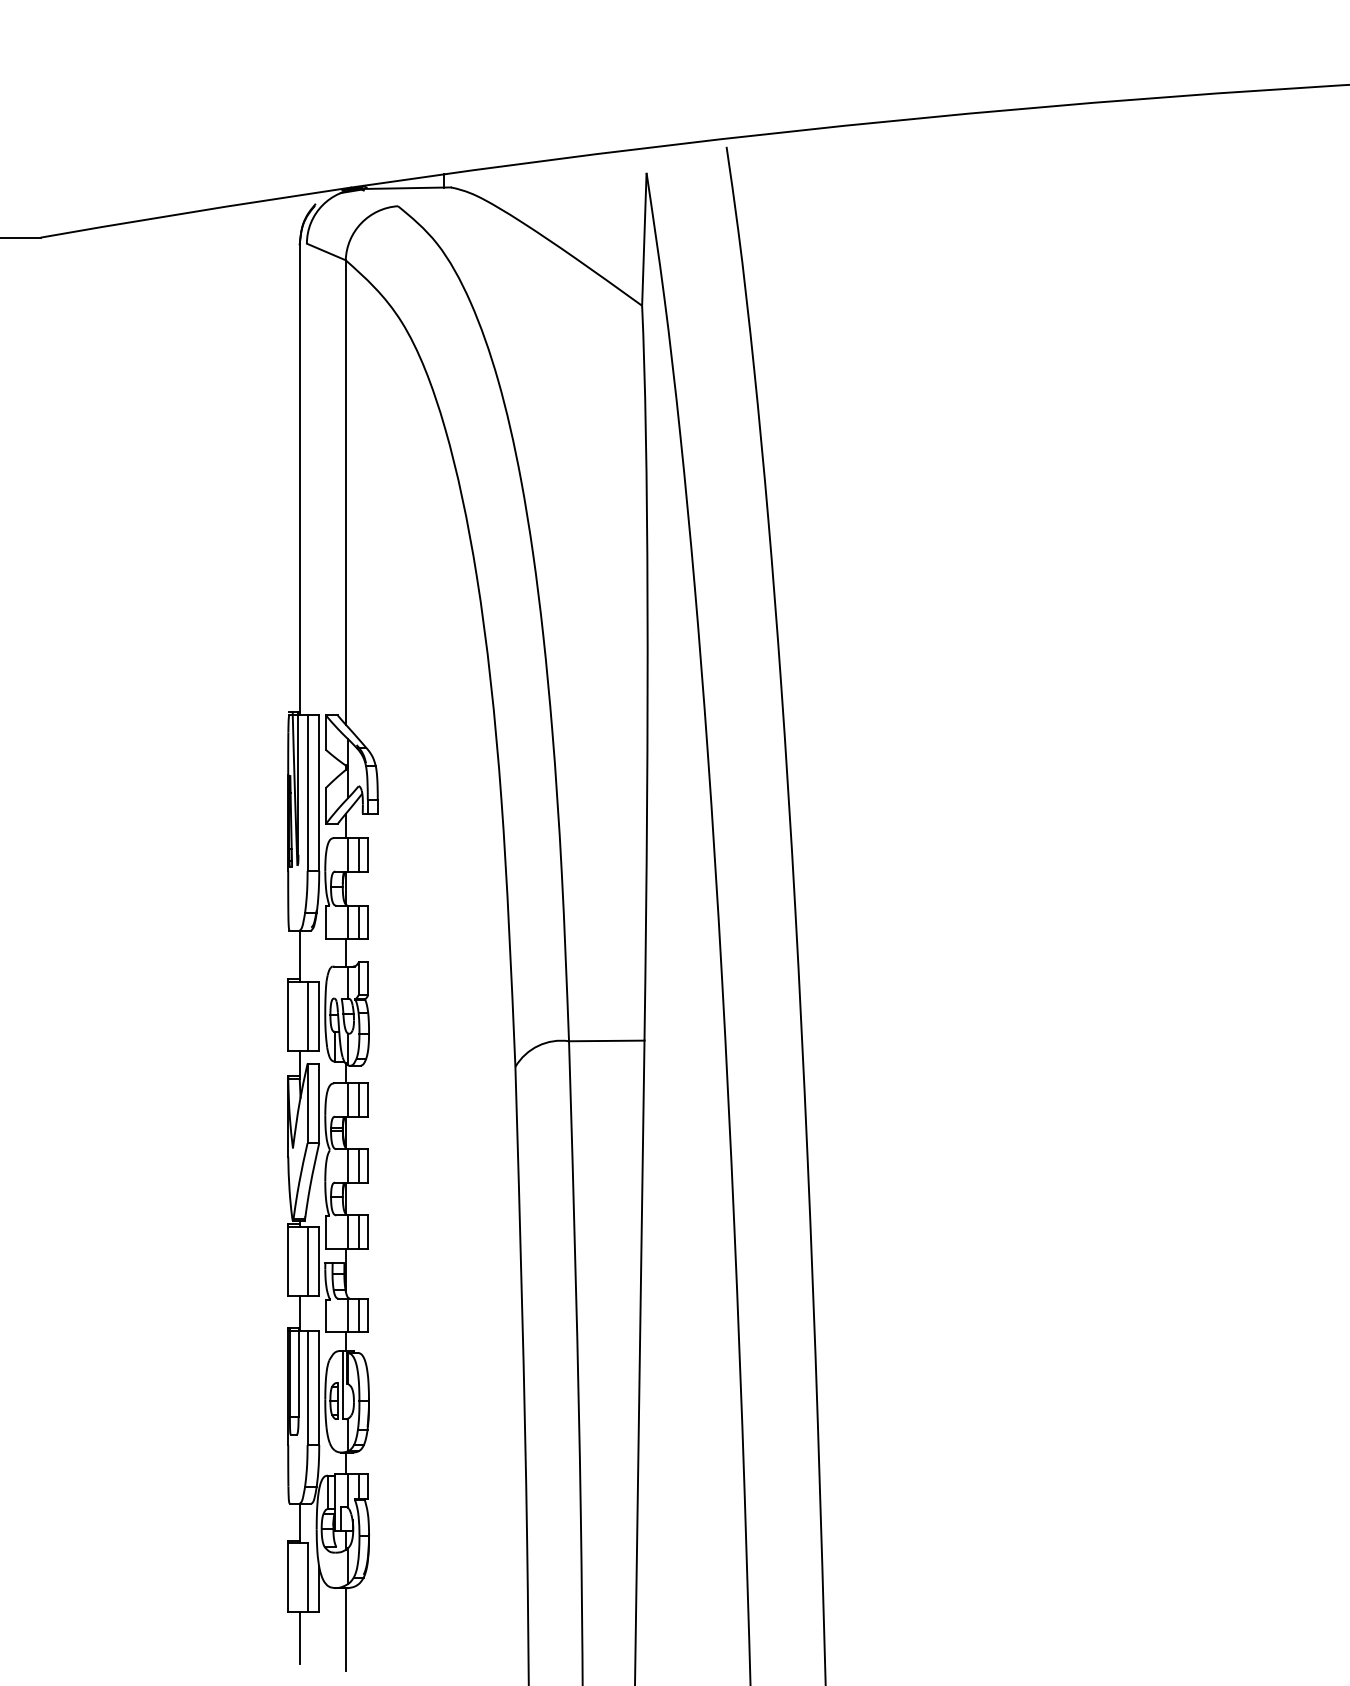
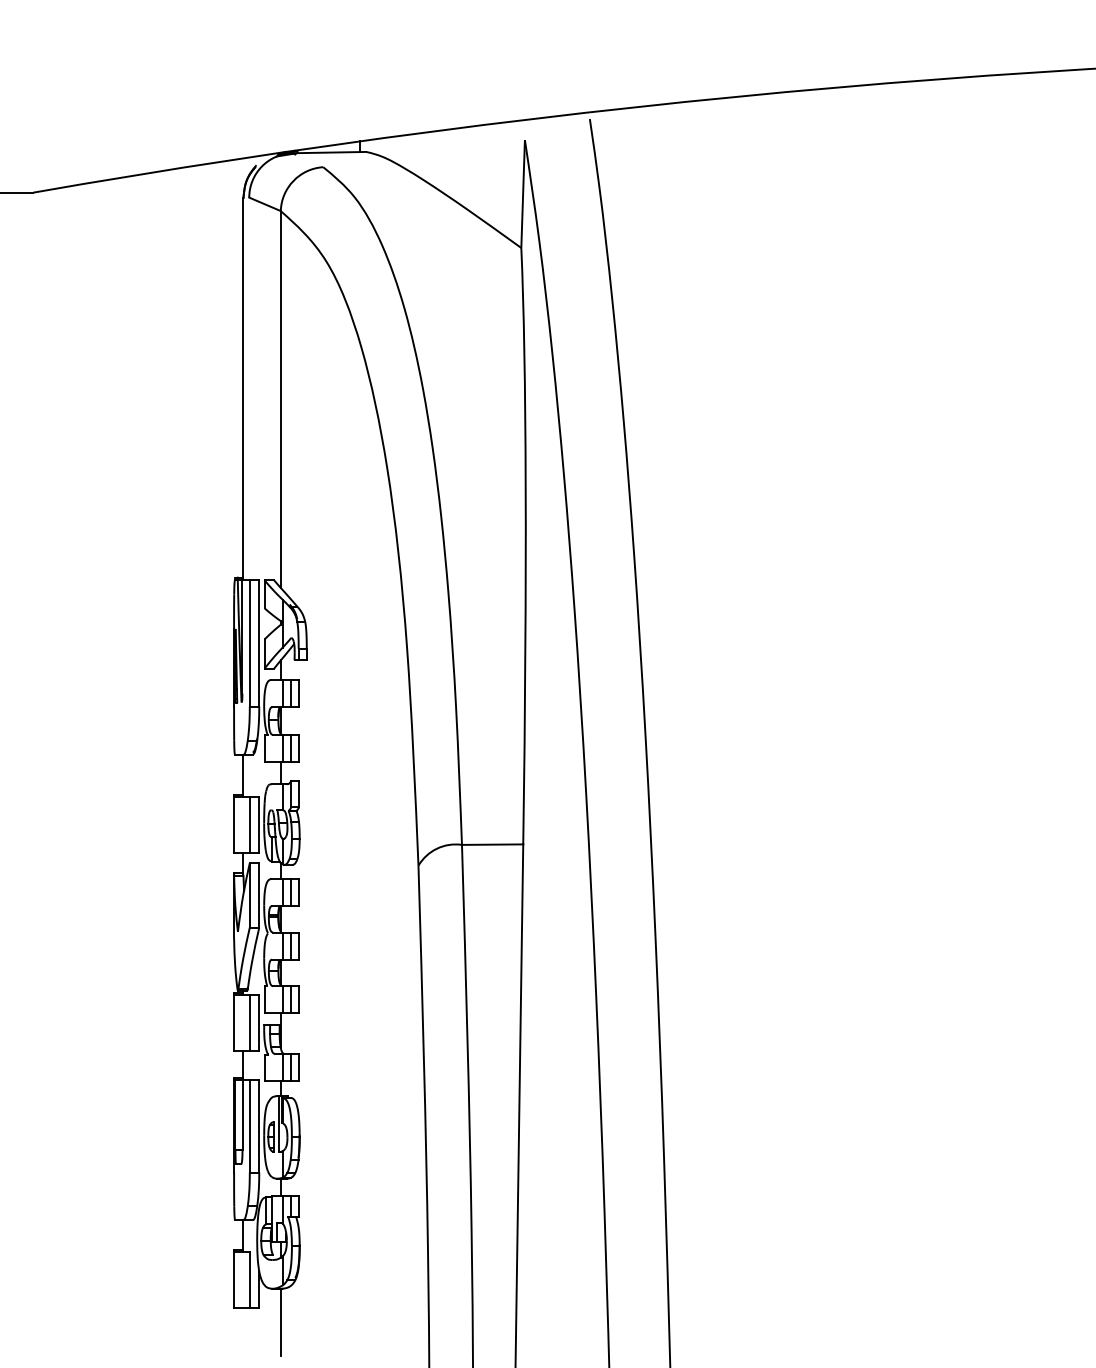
line: (299, 1637) -> (243, 1328), removed

